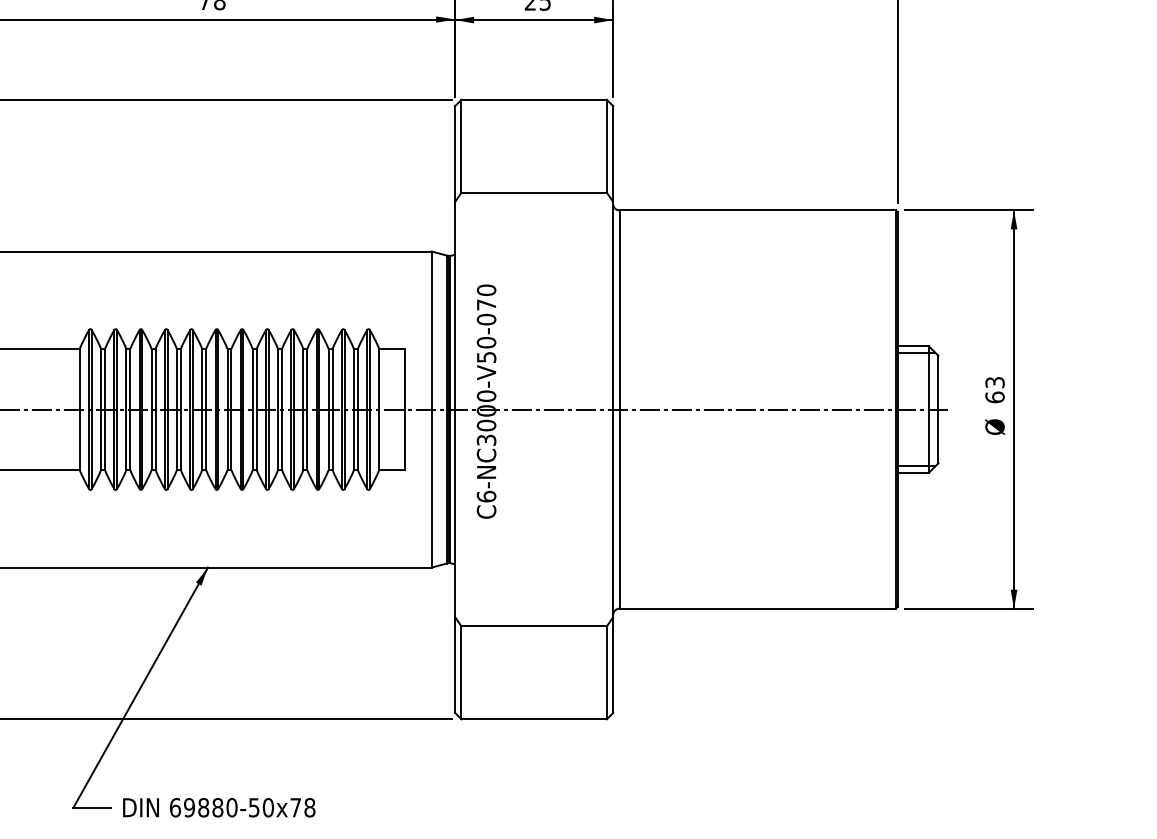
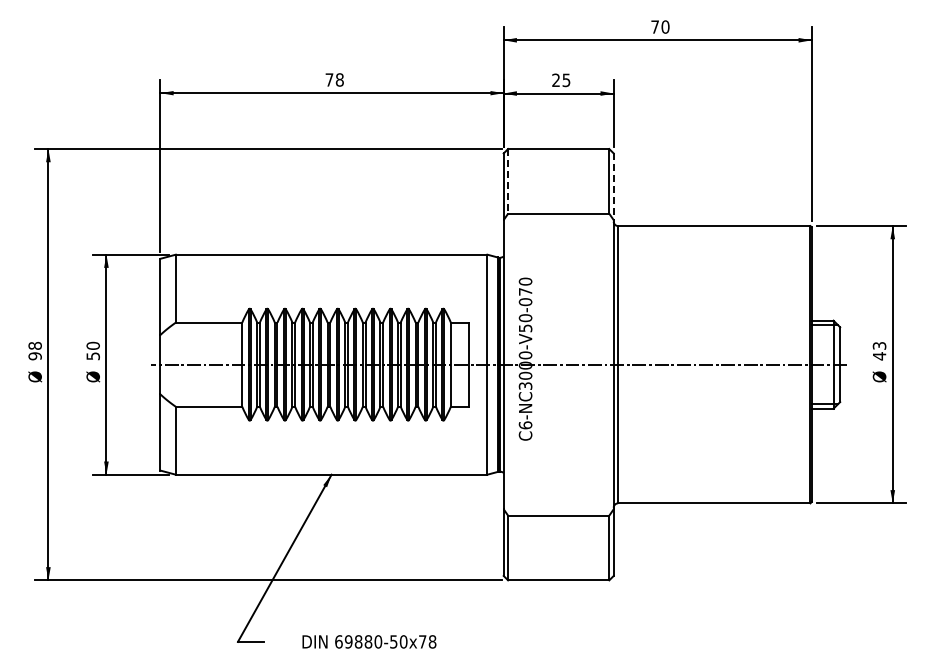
line: (462, 146) -> (508, 181), solid -> dashed
line: (612, 155) -> (613, 187), solid -> dashed
text: (994, 397) -> (879, 356), 63 -> 43
text: (219, 807) -> (369, 641), moved

